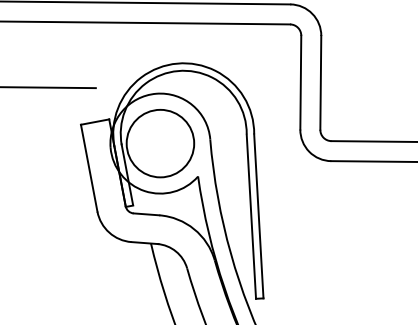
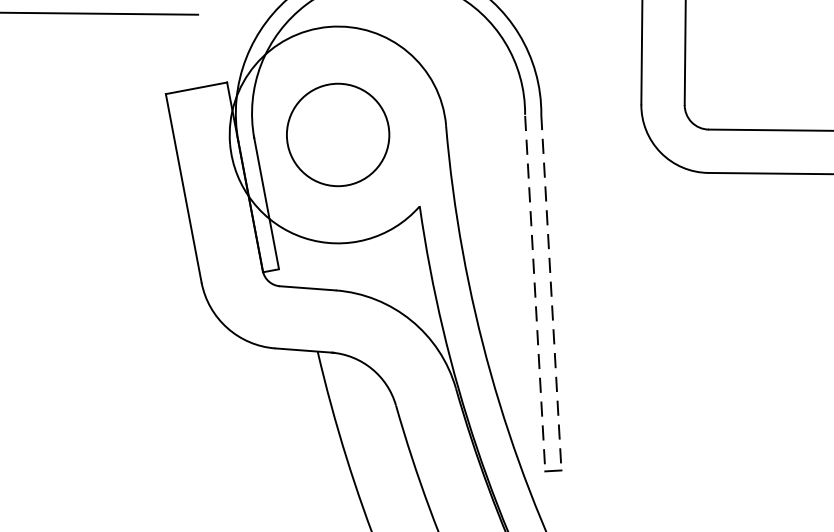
circle: (160, 143) -> (338, 134), size x0.7
line: (258, 216) -> (550, 292), solid -> dashed
line: (251, 217) -> (535, 295), solid -> dashed

